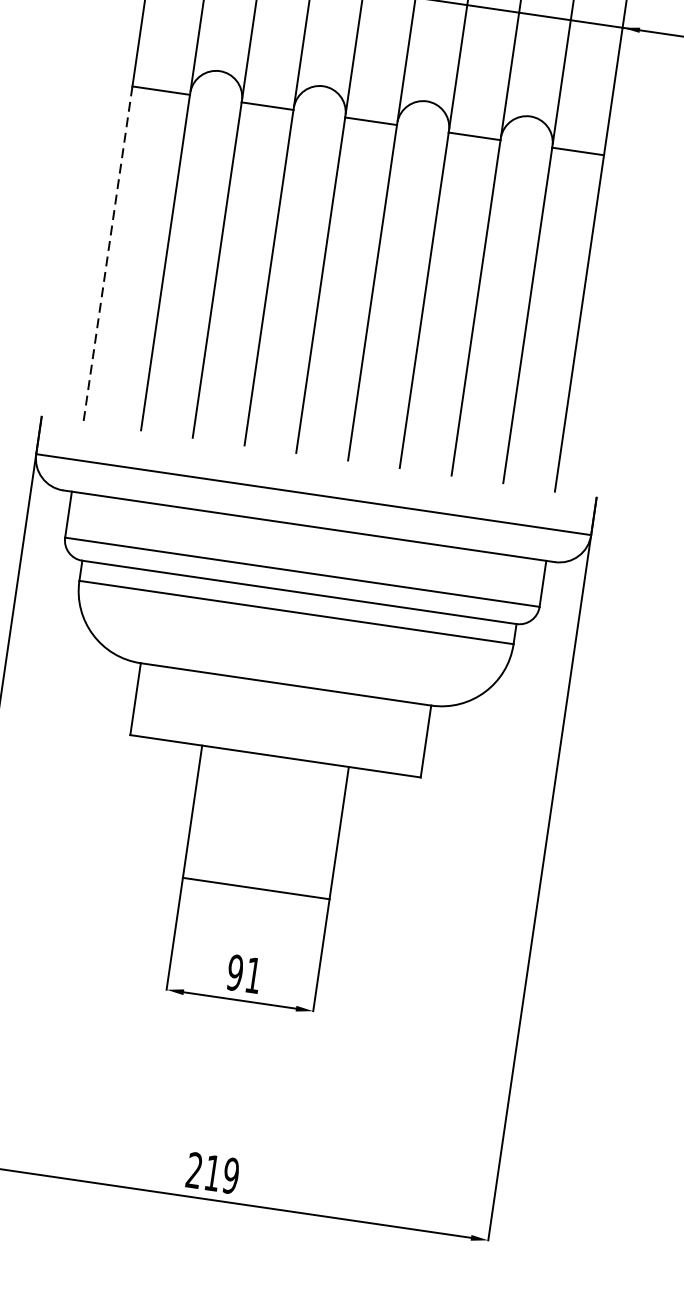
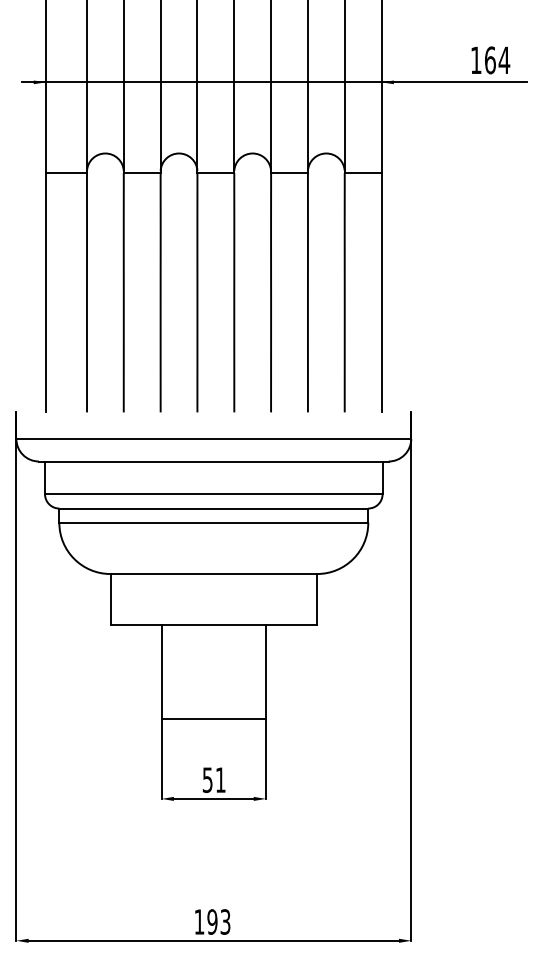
line: (108, 254) -> (46, 292), dashed -> solid
text: (235, 971) -> (207, 779), 91 -> 51
text: (212, 1172) -> (212, 921), 219 -> 193

